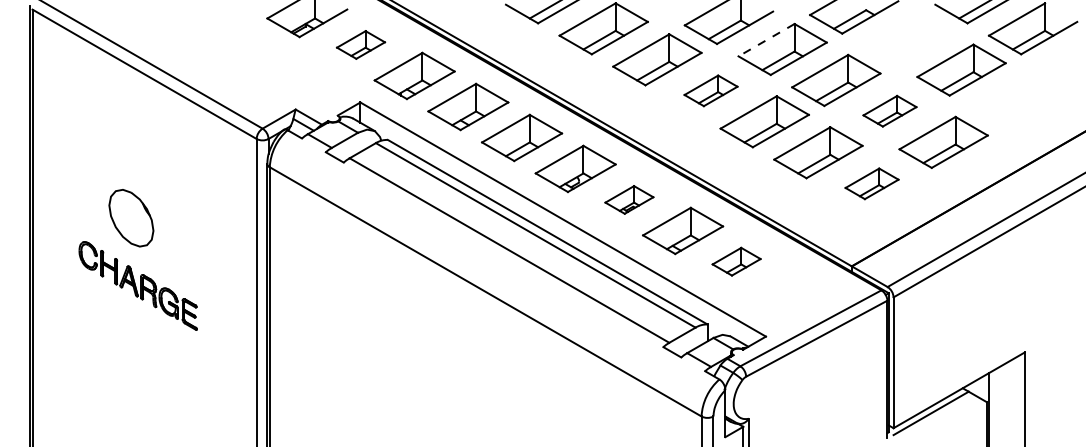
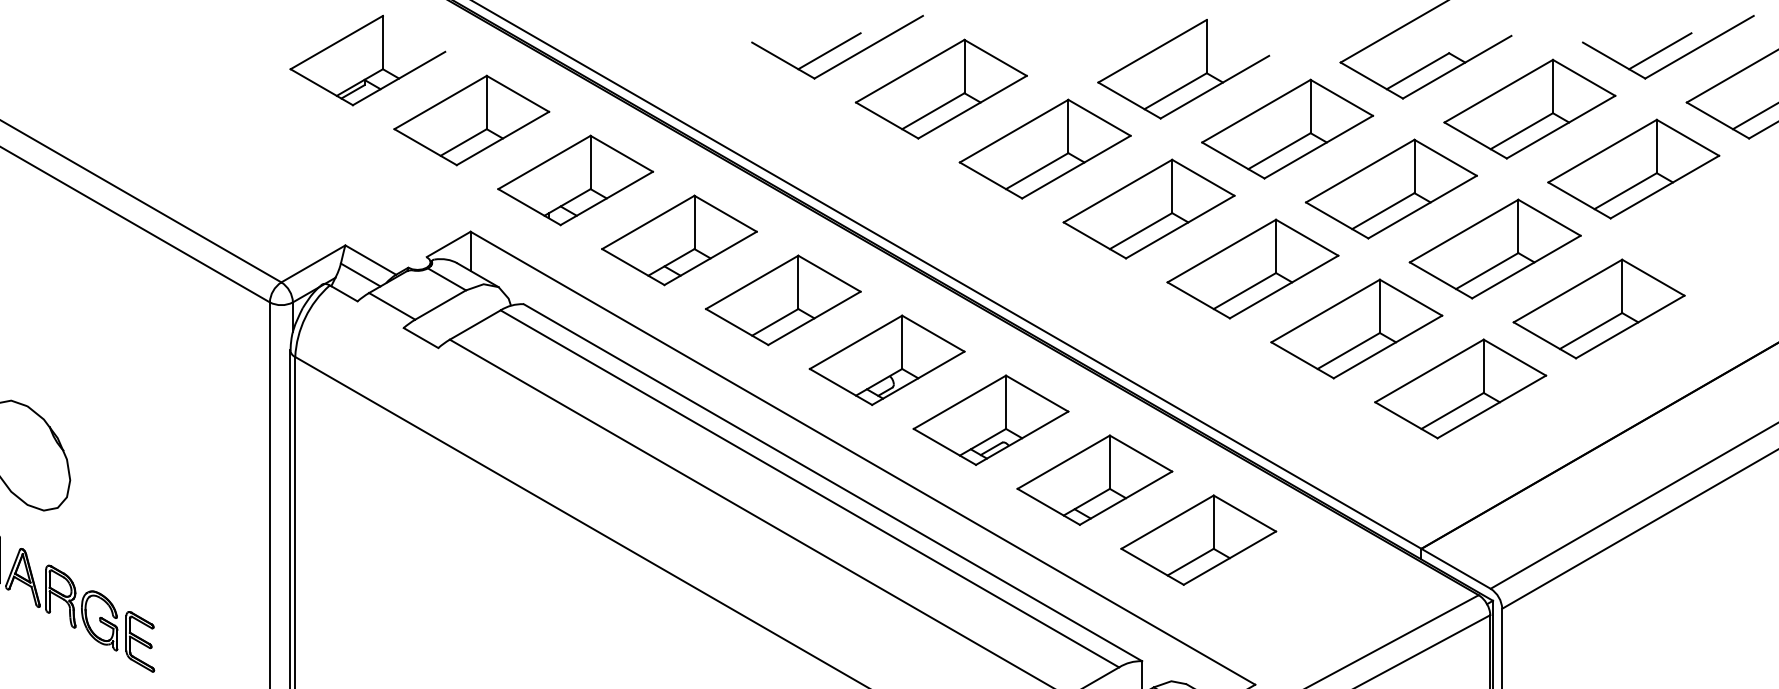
part: (907, 38) -> (1529, 107), added
line: (766, 40) -> (1256, 111), dashed -> solid
part: (360, 44) -> (470, 119), size x1.67
part: (710, 90) -> (1147, 208), size x1.67
part: (889, 110) -> (1494, 247), size x1.67
part: (871, 183) -> (1459, 388), size x1.67
part: (629, 199) -> (991, 419), size x1.67
part: (736, 261) -> (1198, 539), size x1.67

